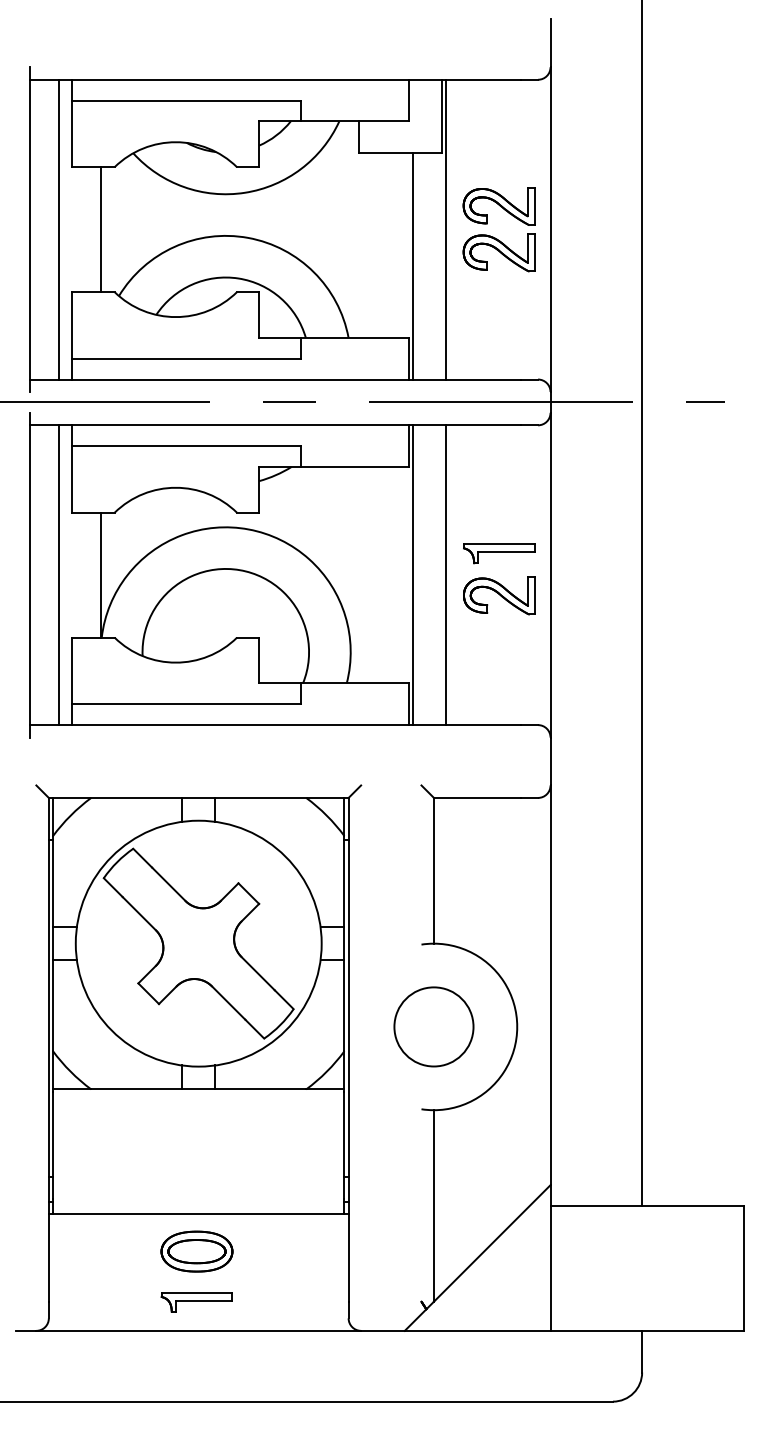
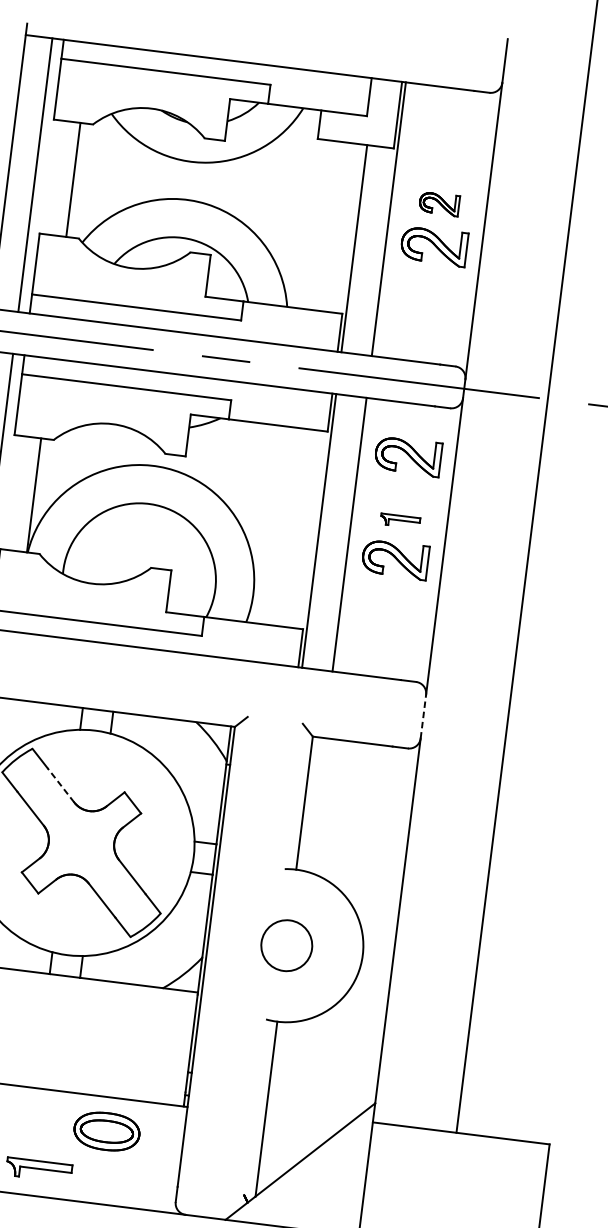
part: (498, 206) -> (438, 204), size x0.6
part: (499, 482) -> (408, 456), added
part: (499, 553) -> (400, 520), size x0.6
line: (550, 761) -> (423, 716), solid -> dashed
line: (168, 884) -> (60, 785), solid -> dashed
circle: (433, 1026) -> (286, 945), size x0.7
part: (196, 1251) -> (106, 1131), moved

